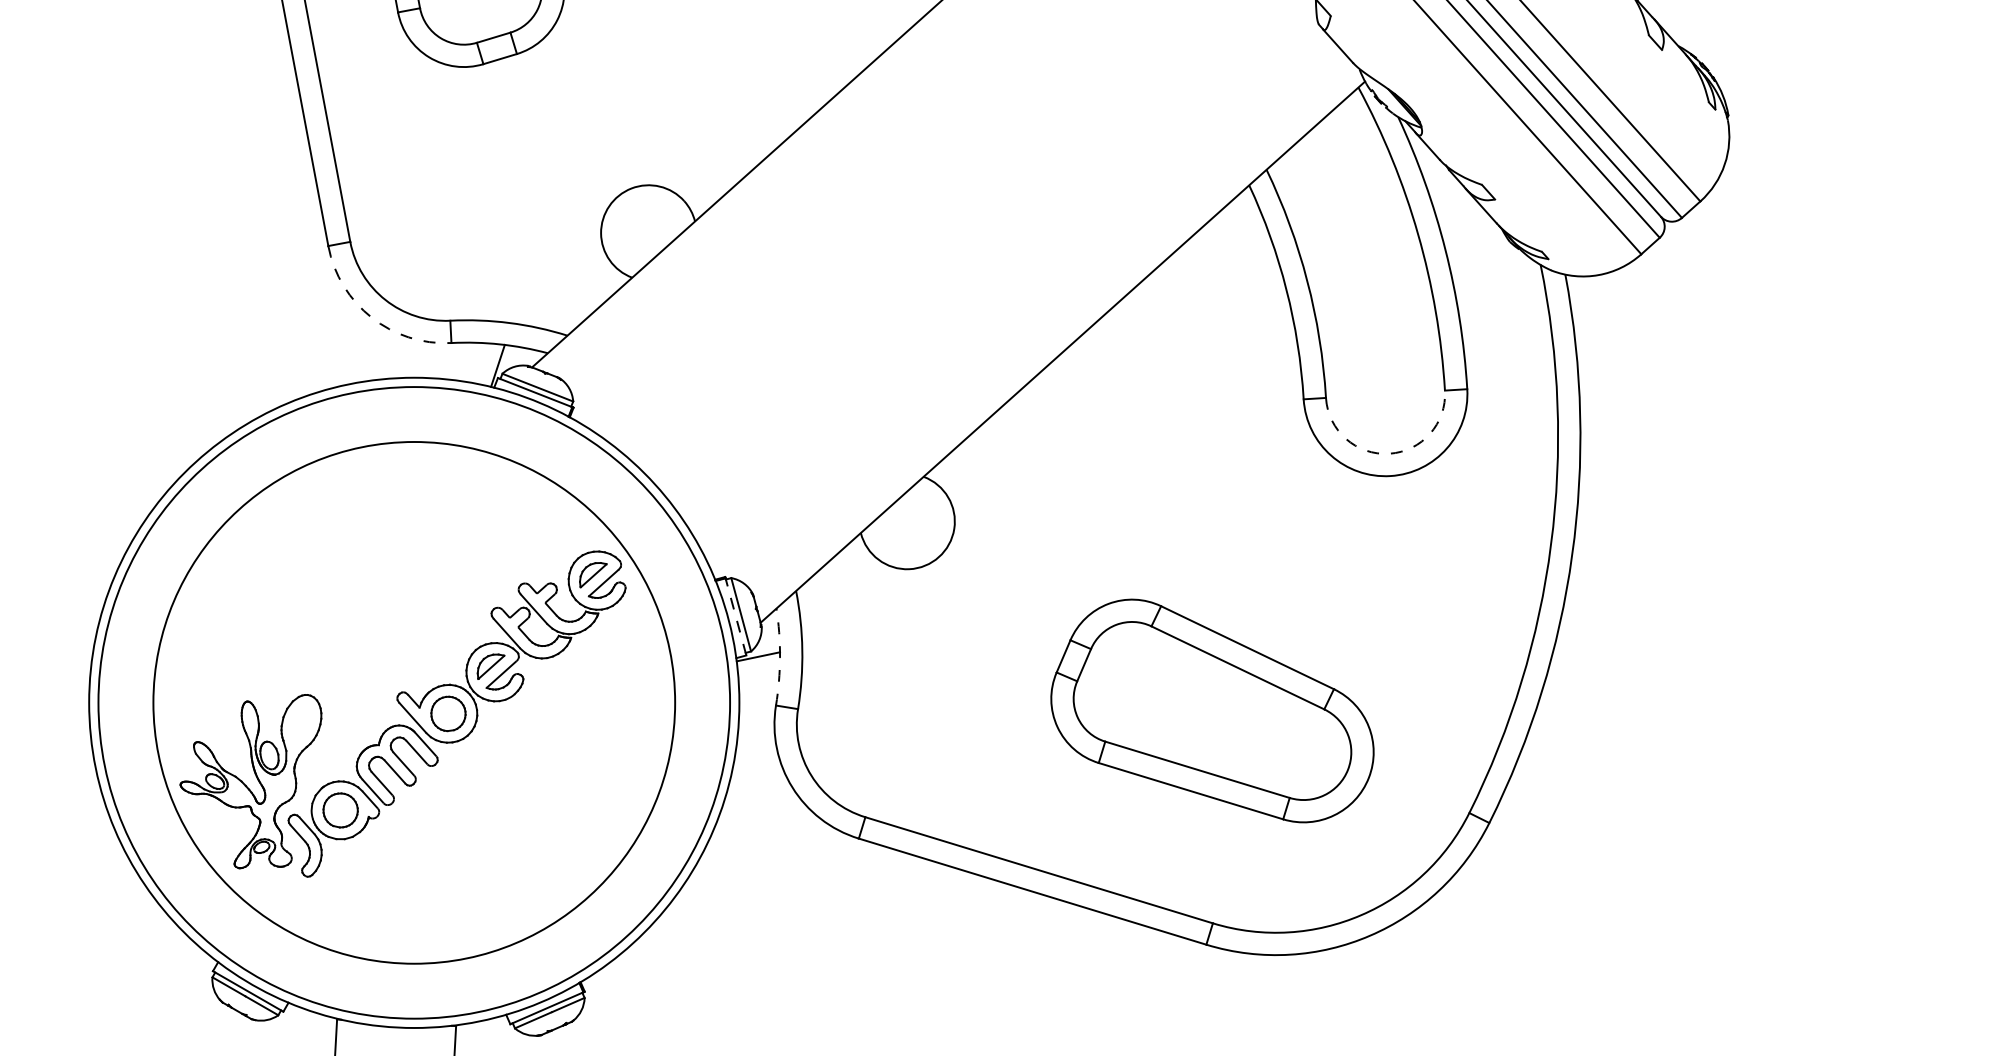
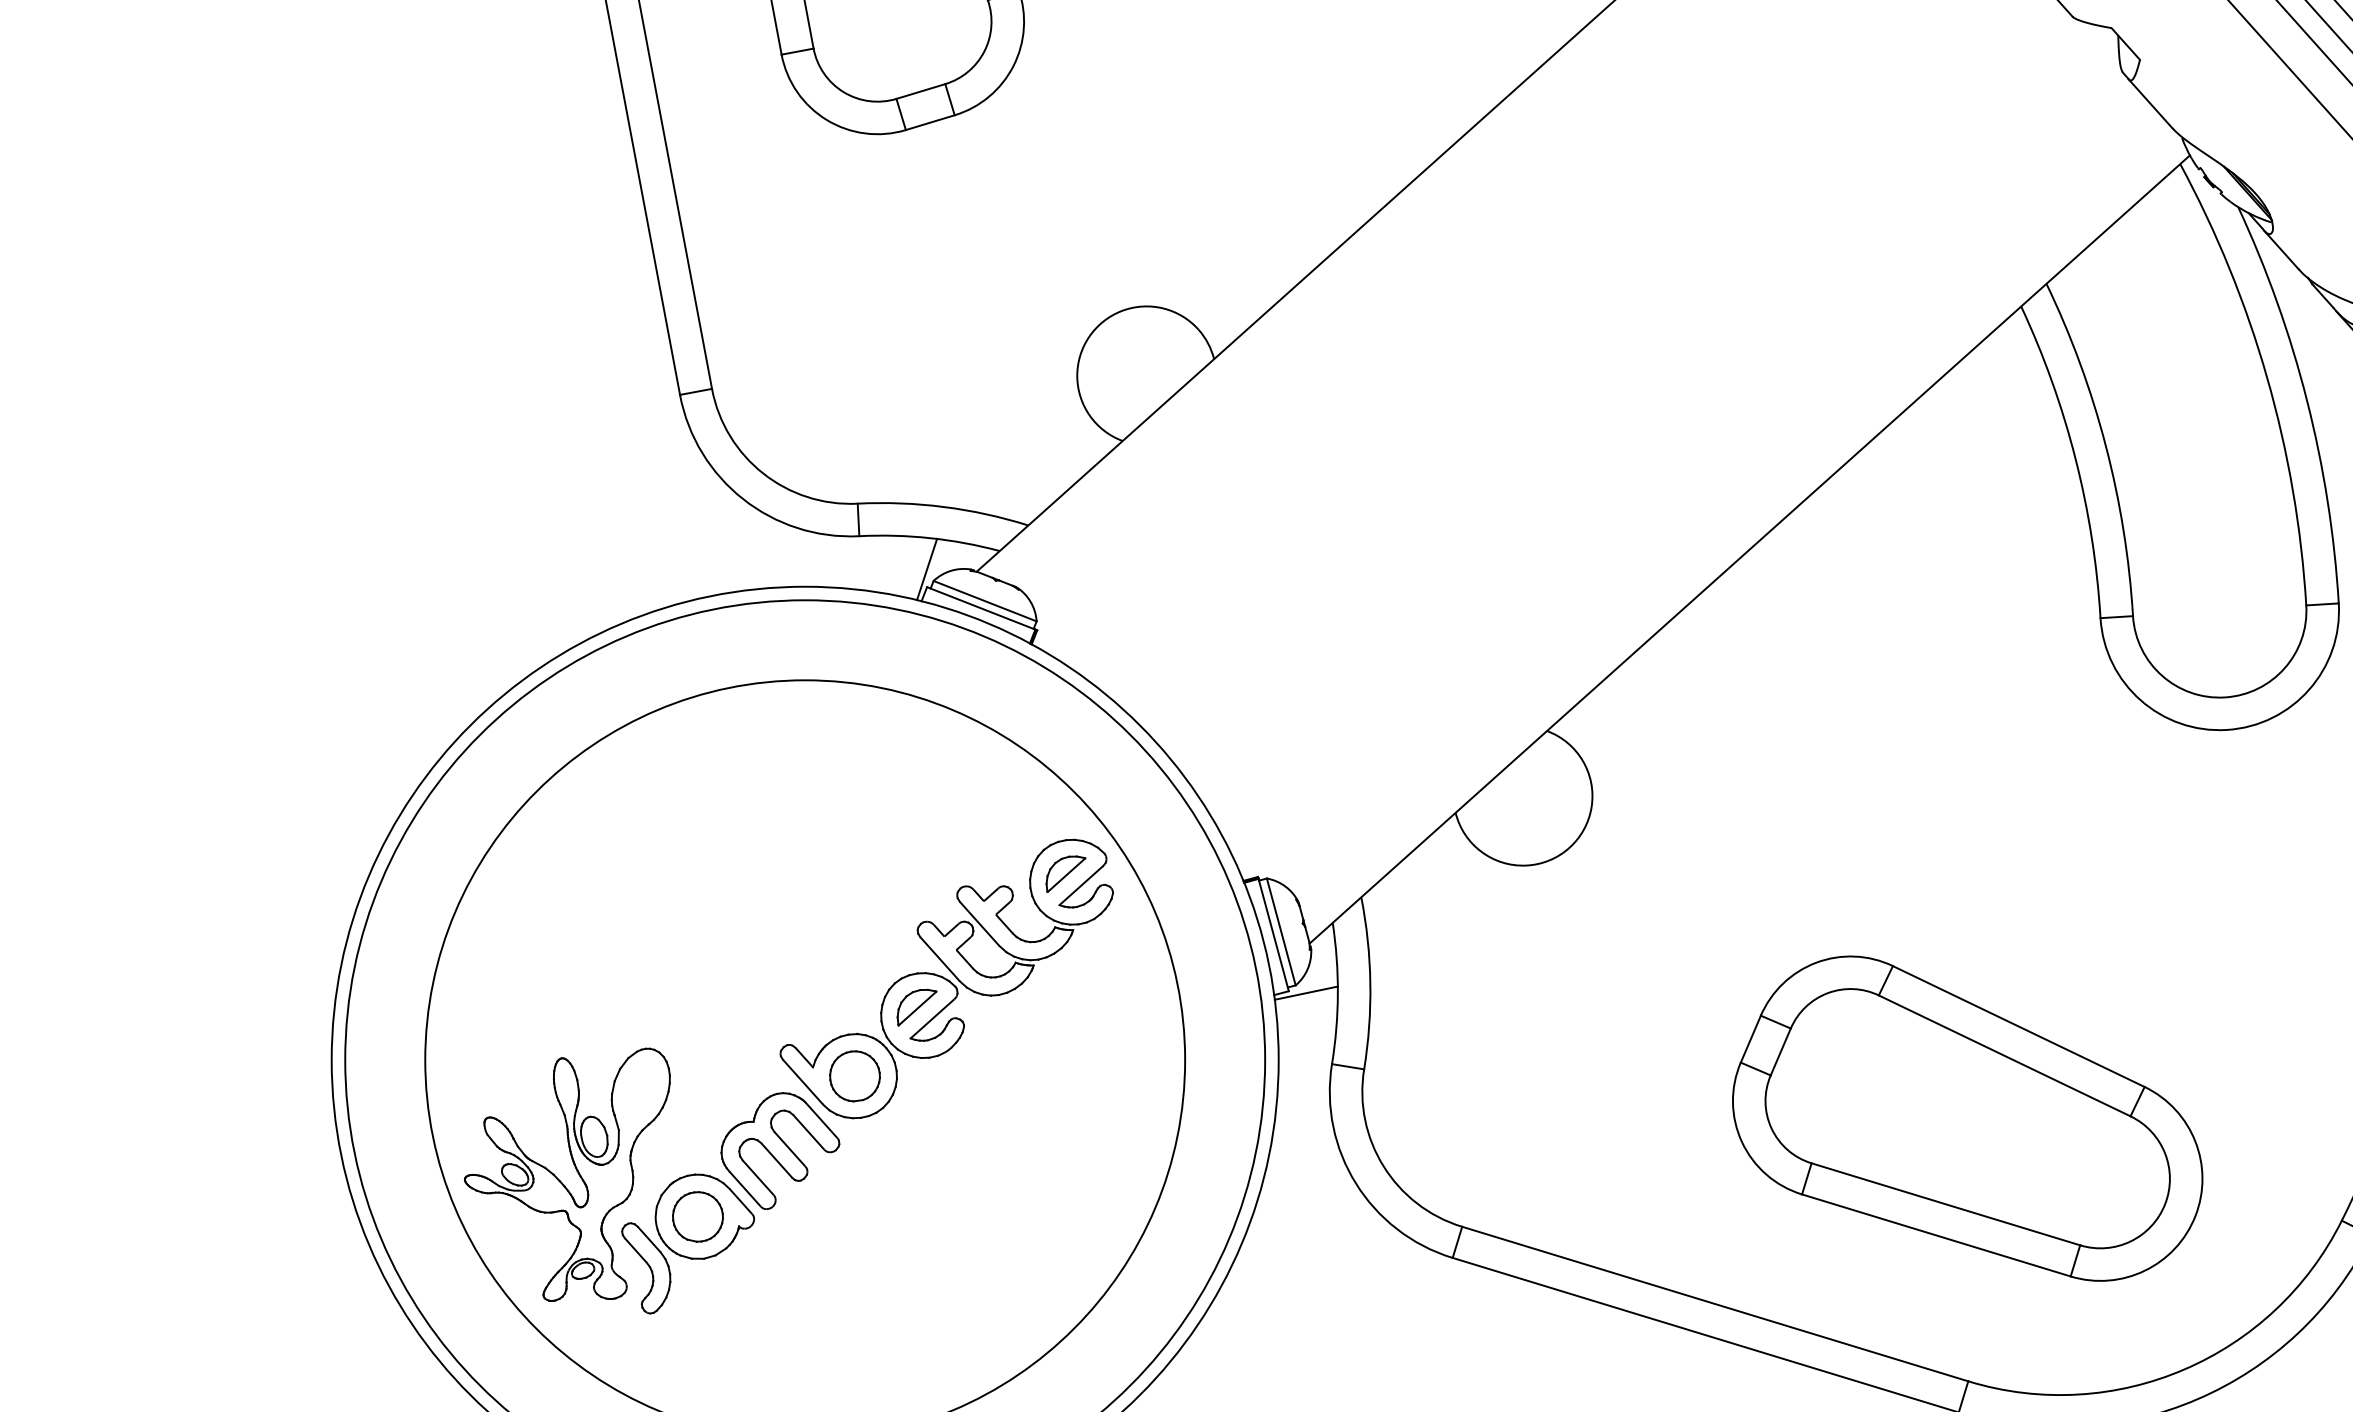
arc: (371, 317) -> (742, 498), dashed -> solid
arc: (1389, 453) -> (2225, 697), dashed -> solid
line: (735, 616) -> (1273, 934), dashed -> solid
arc: (780, 657) -> (1338, 994), dashed -> solid
part: (1212, 710) -> (1967, 1117), moved

